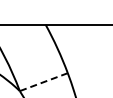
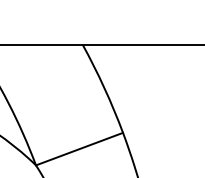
line: (43, 82) -> (78, 149), dashed -> solid

